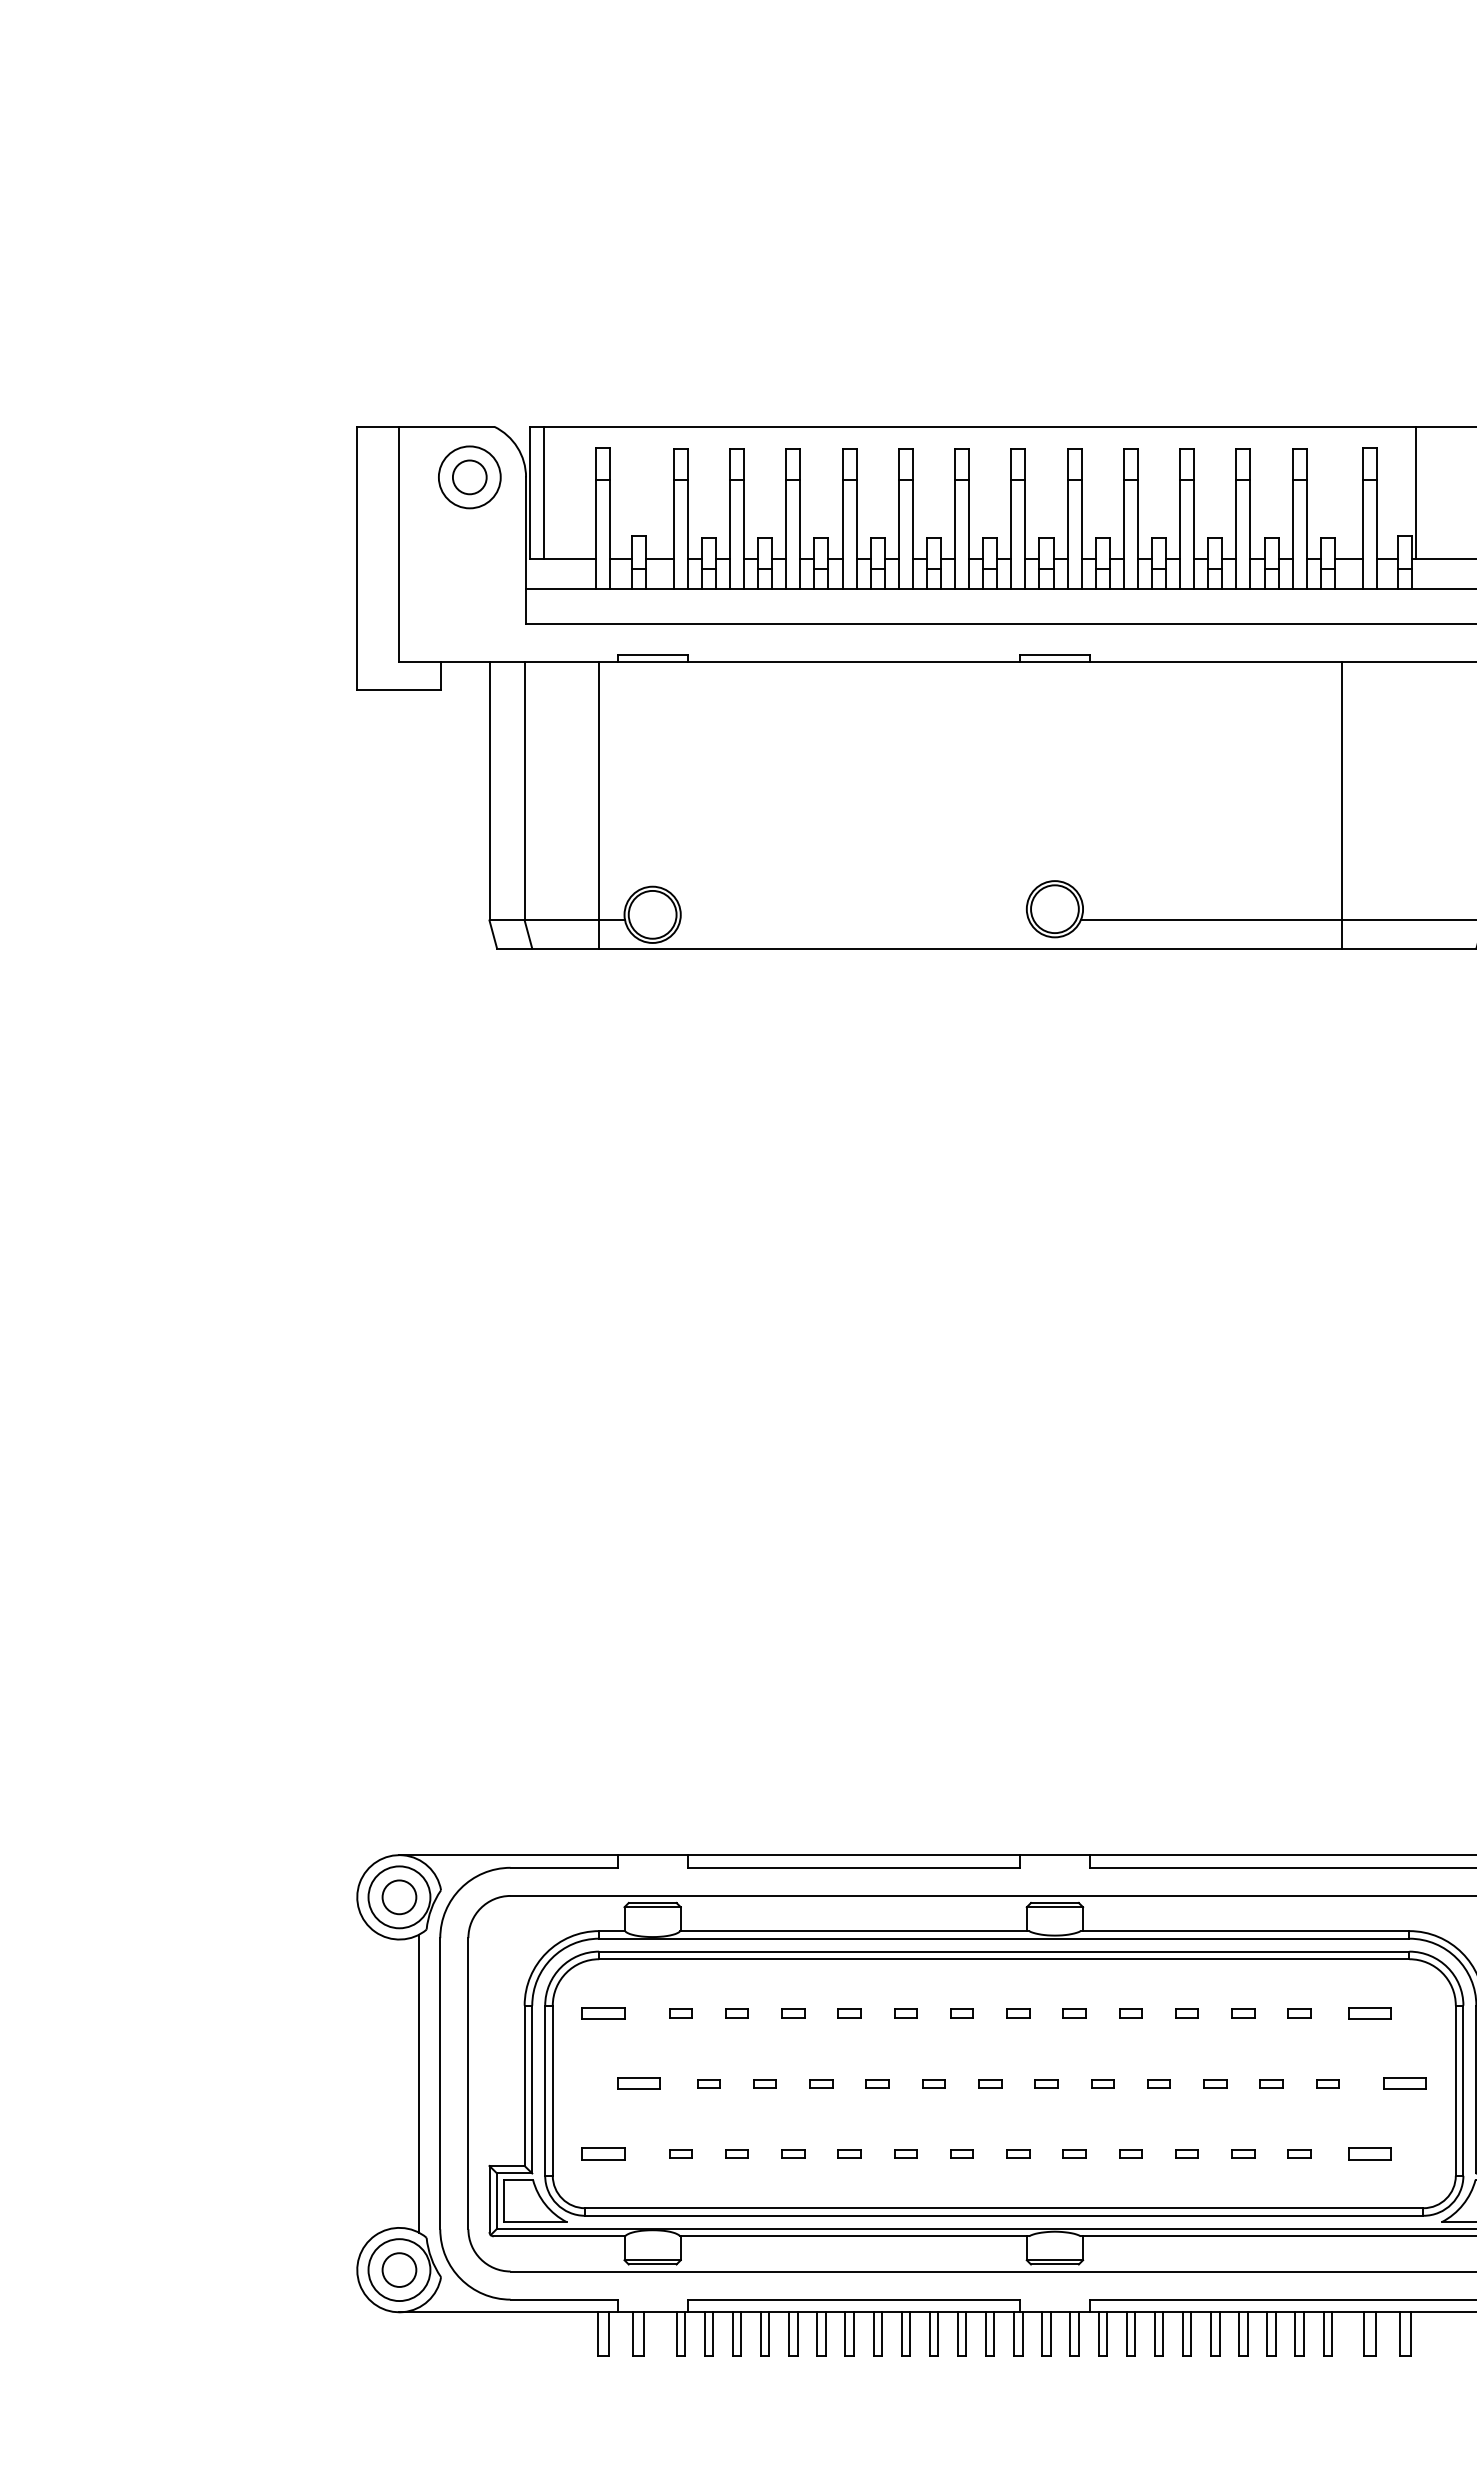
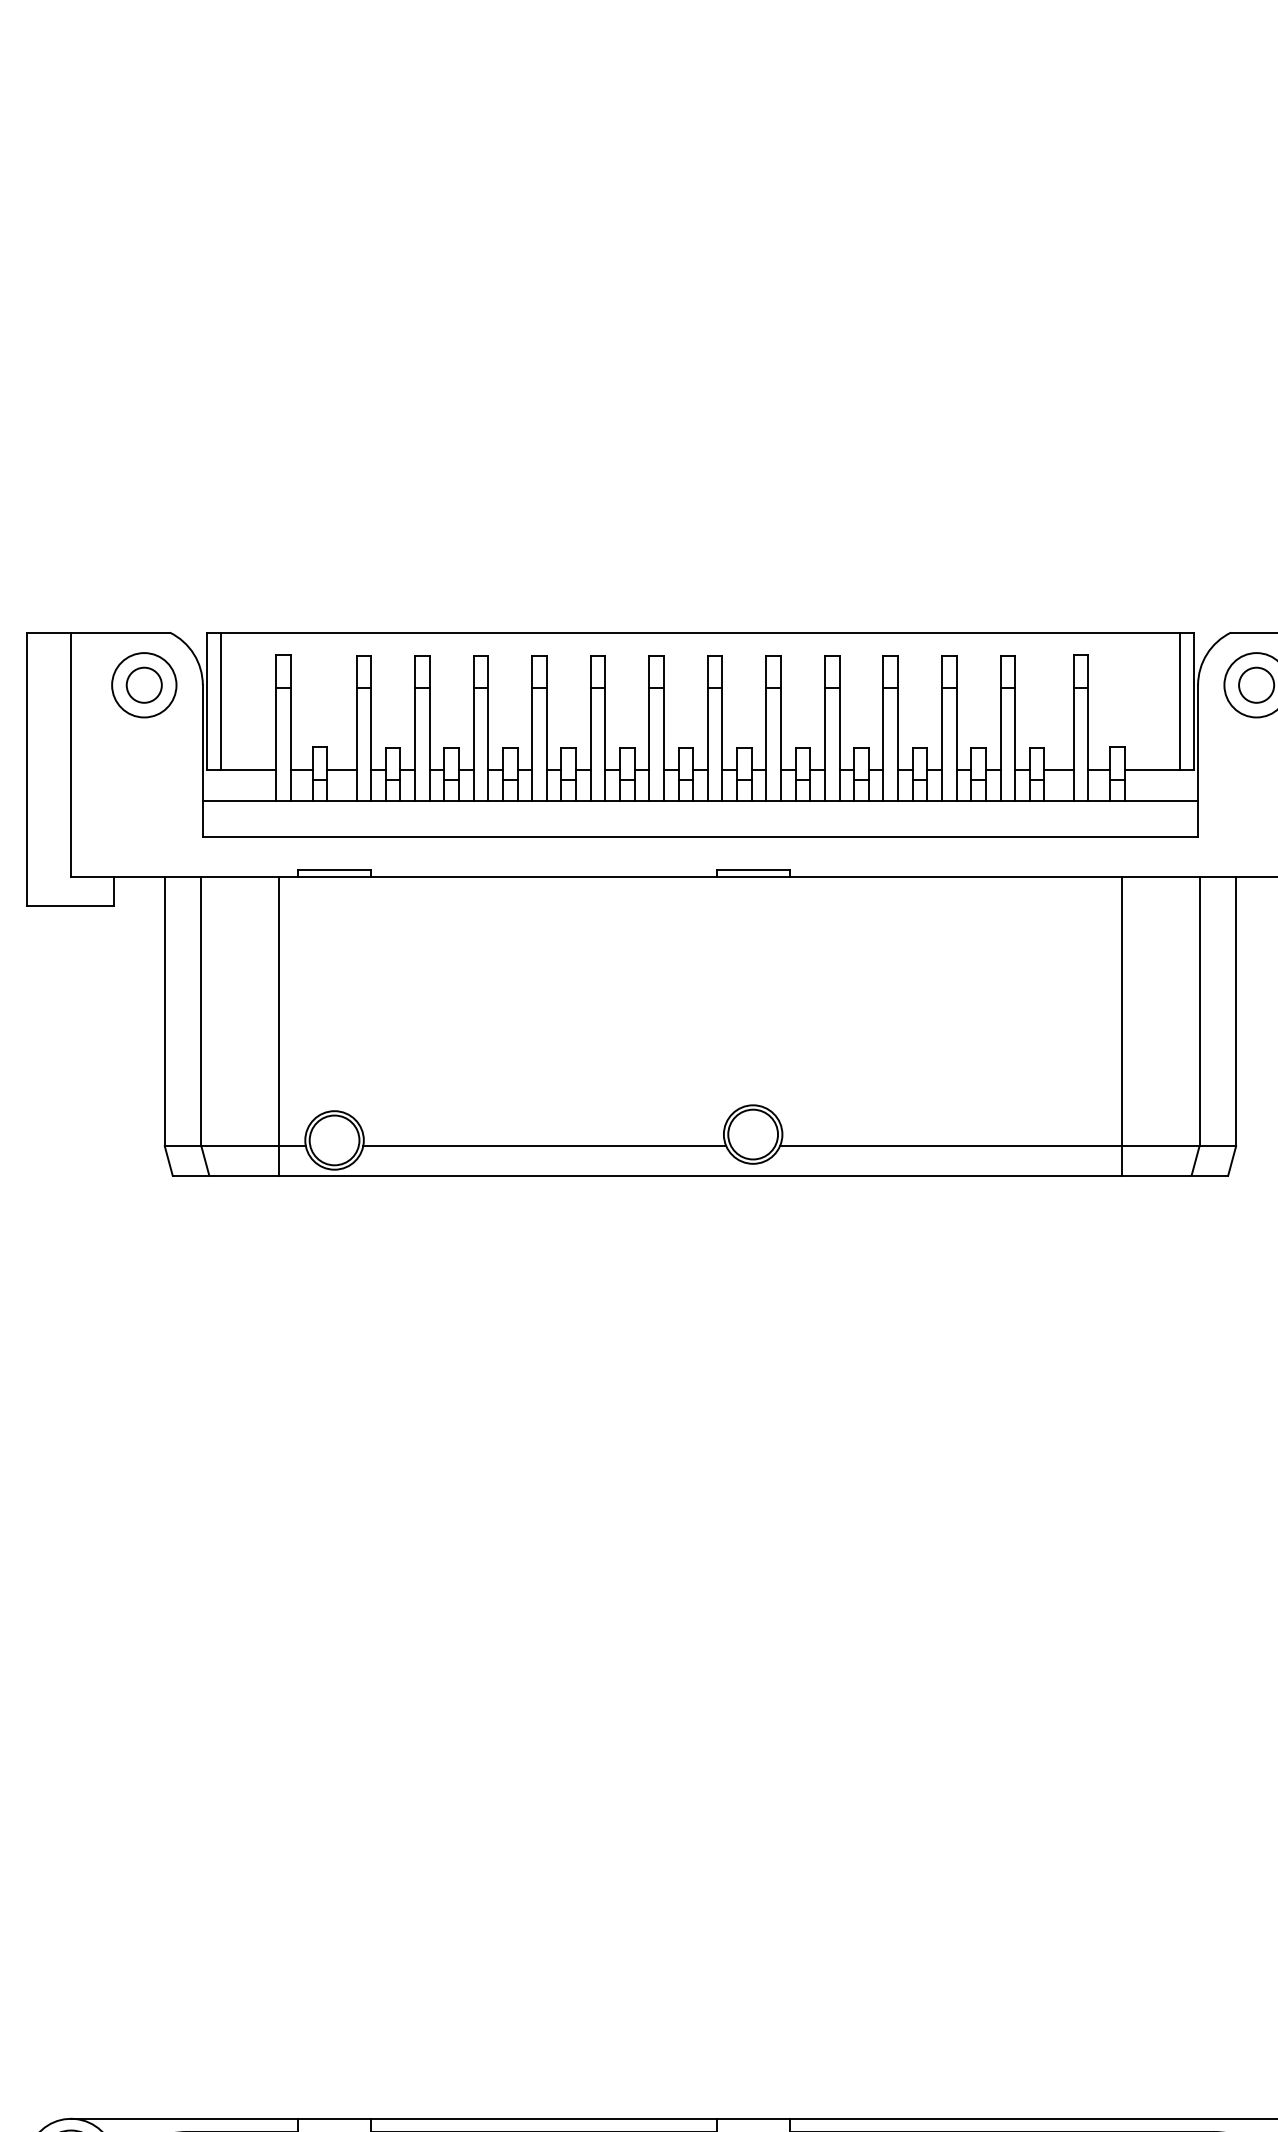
line: (1415, 492) -> (1179, 700), moved
line: (1342, 804) -> (1122, 1025), moved
line: (854, 920) -> (544, 1146), added

